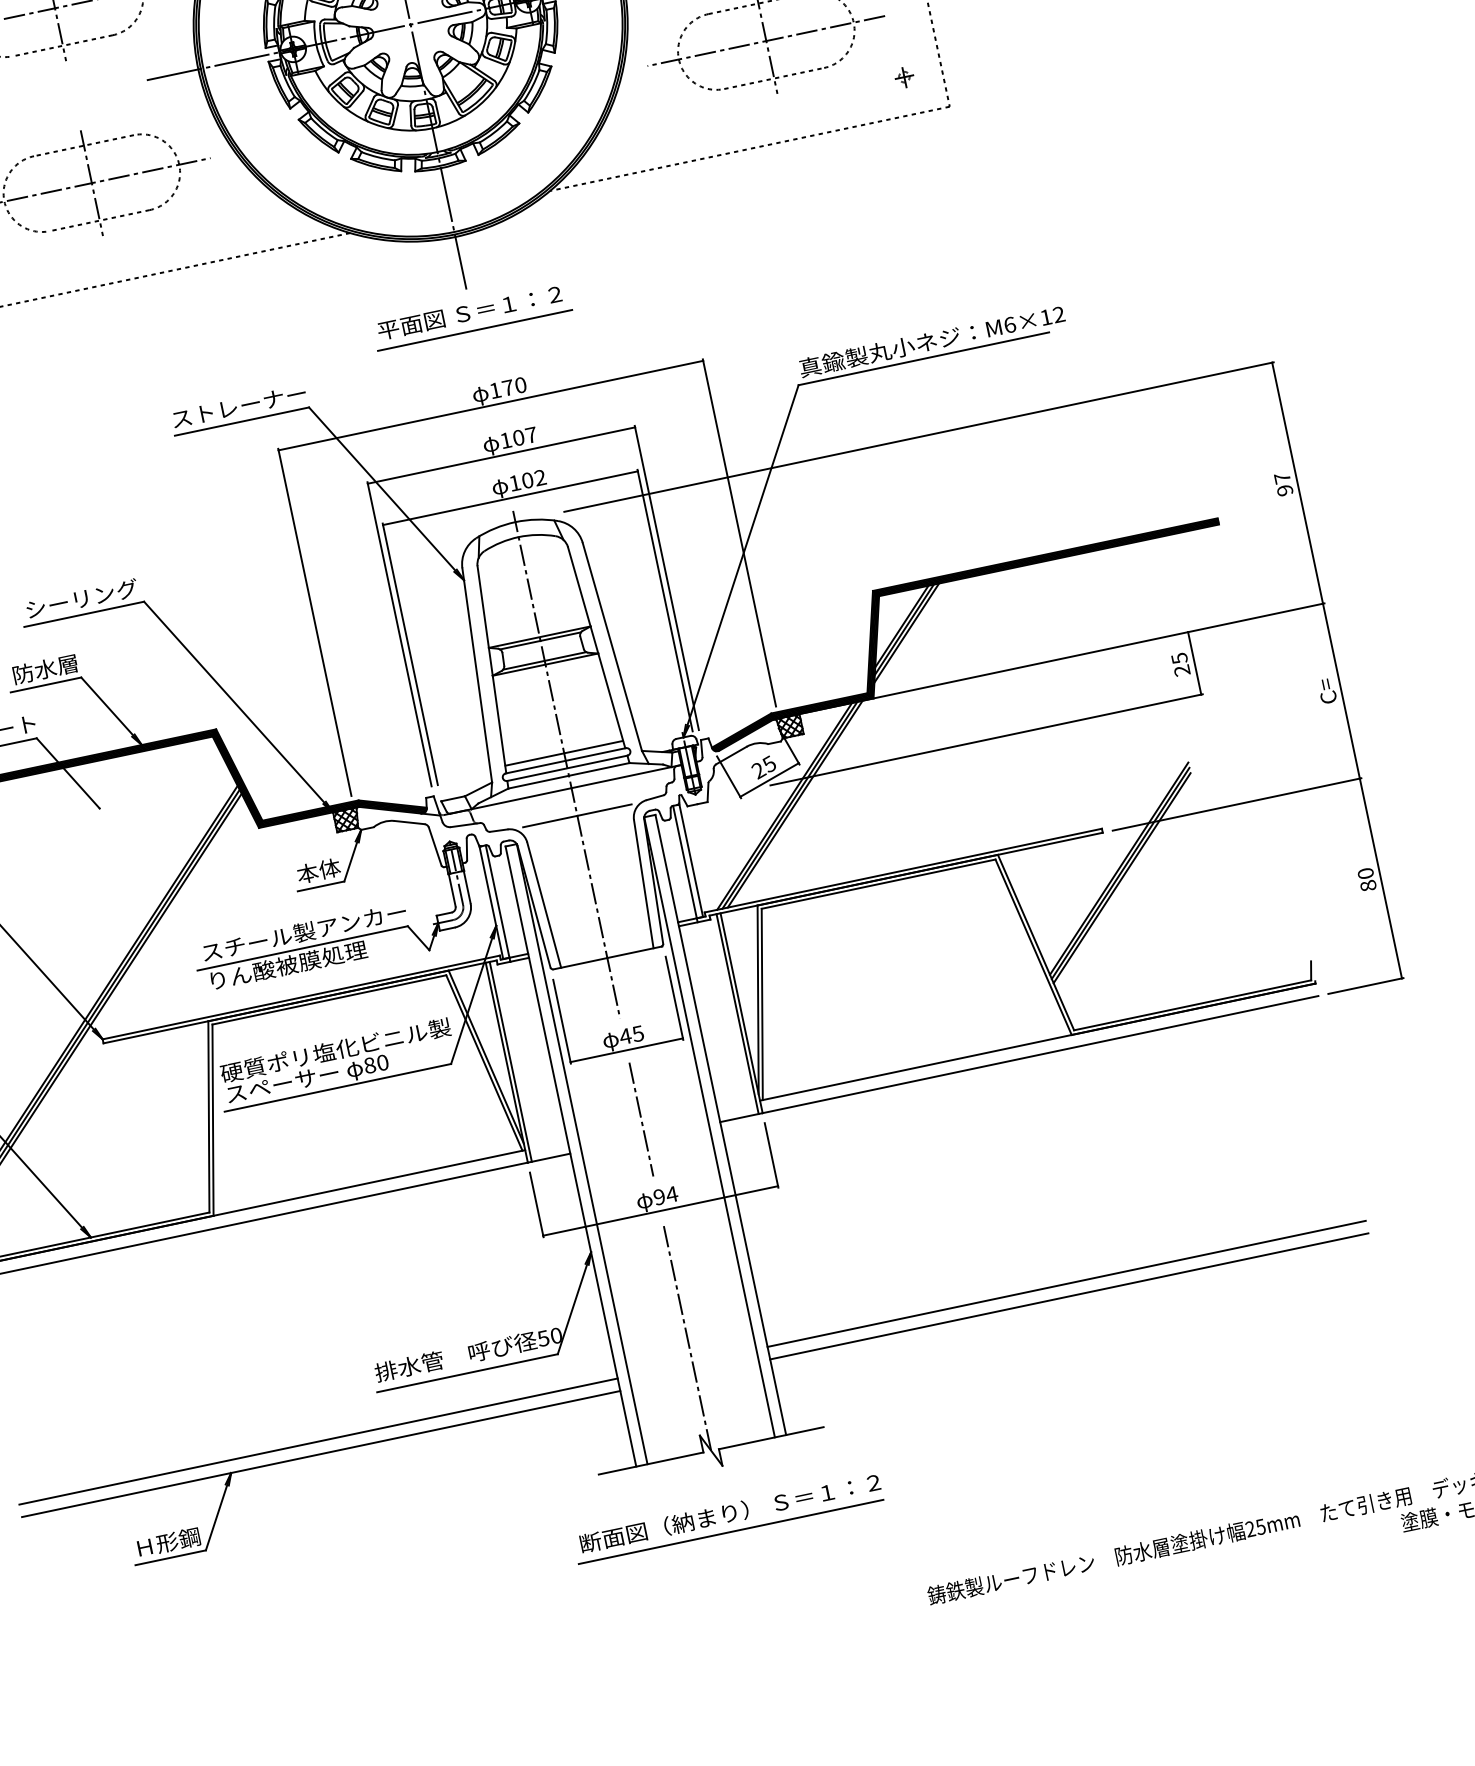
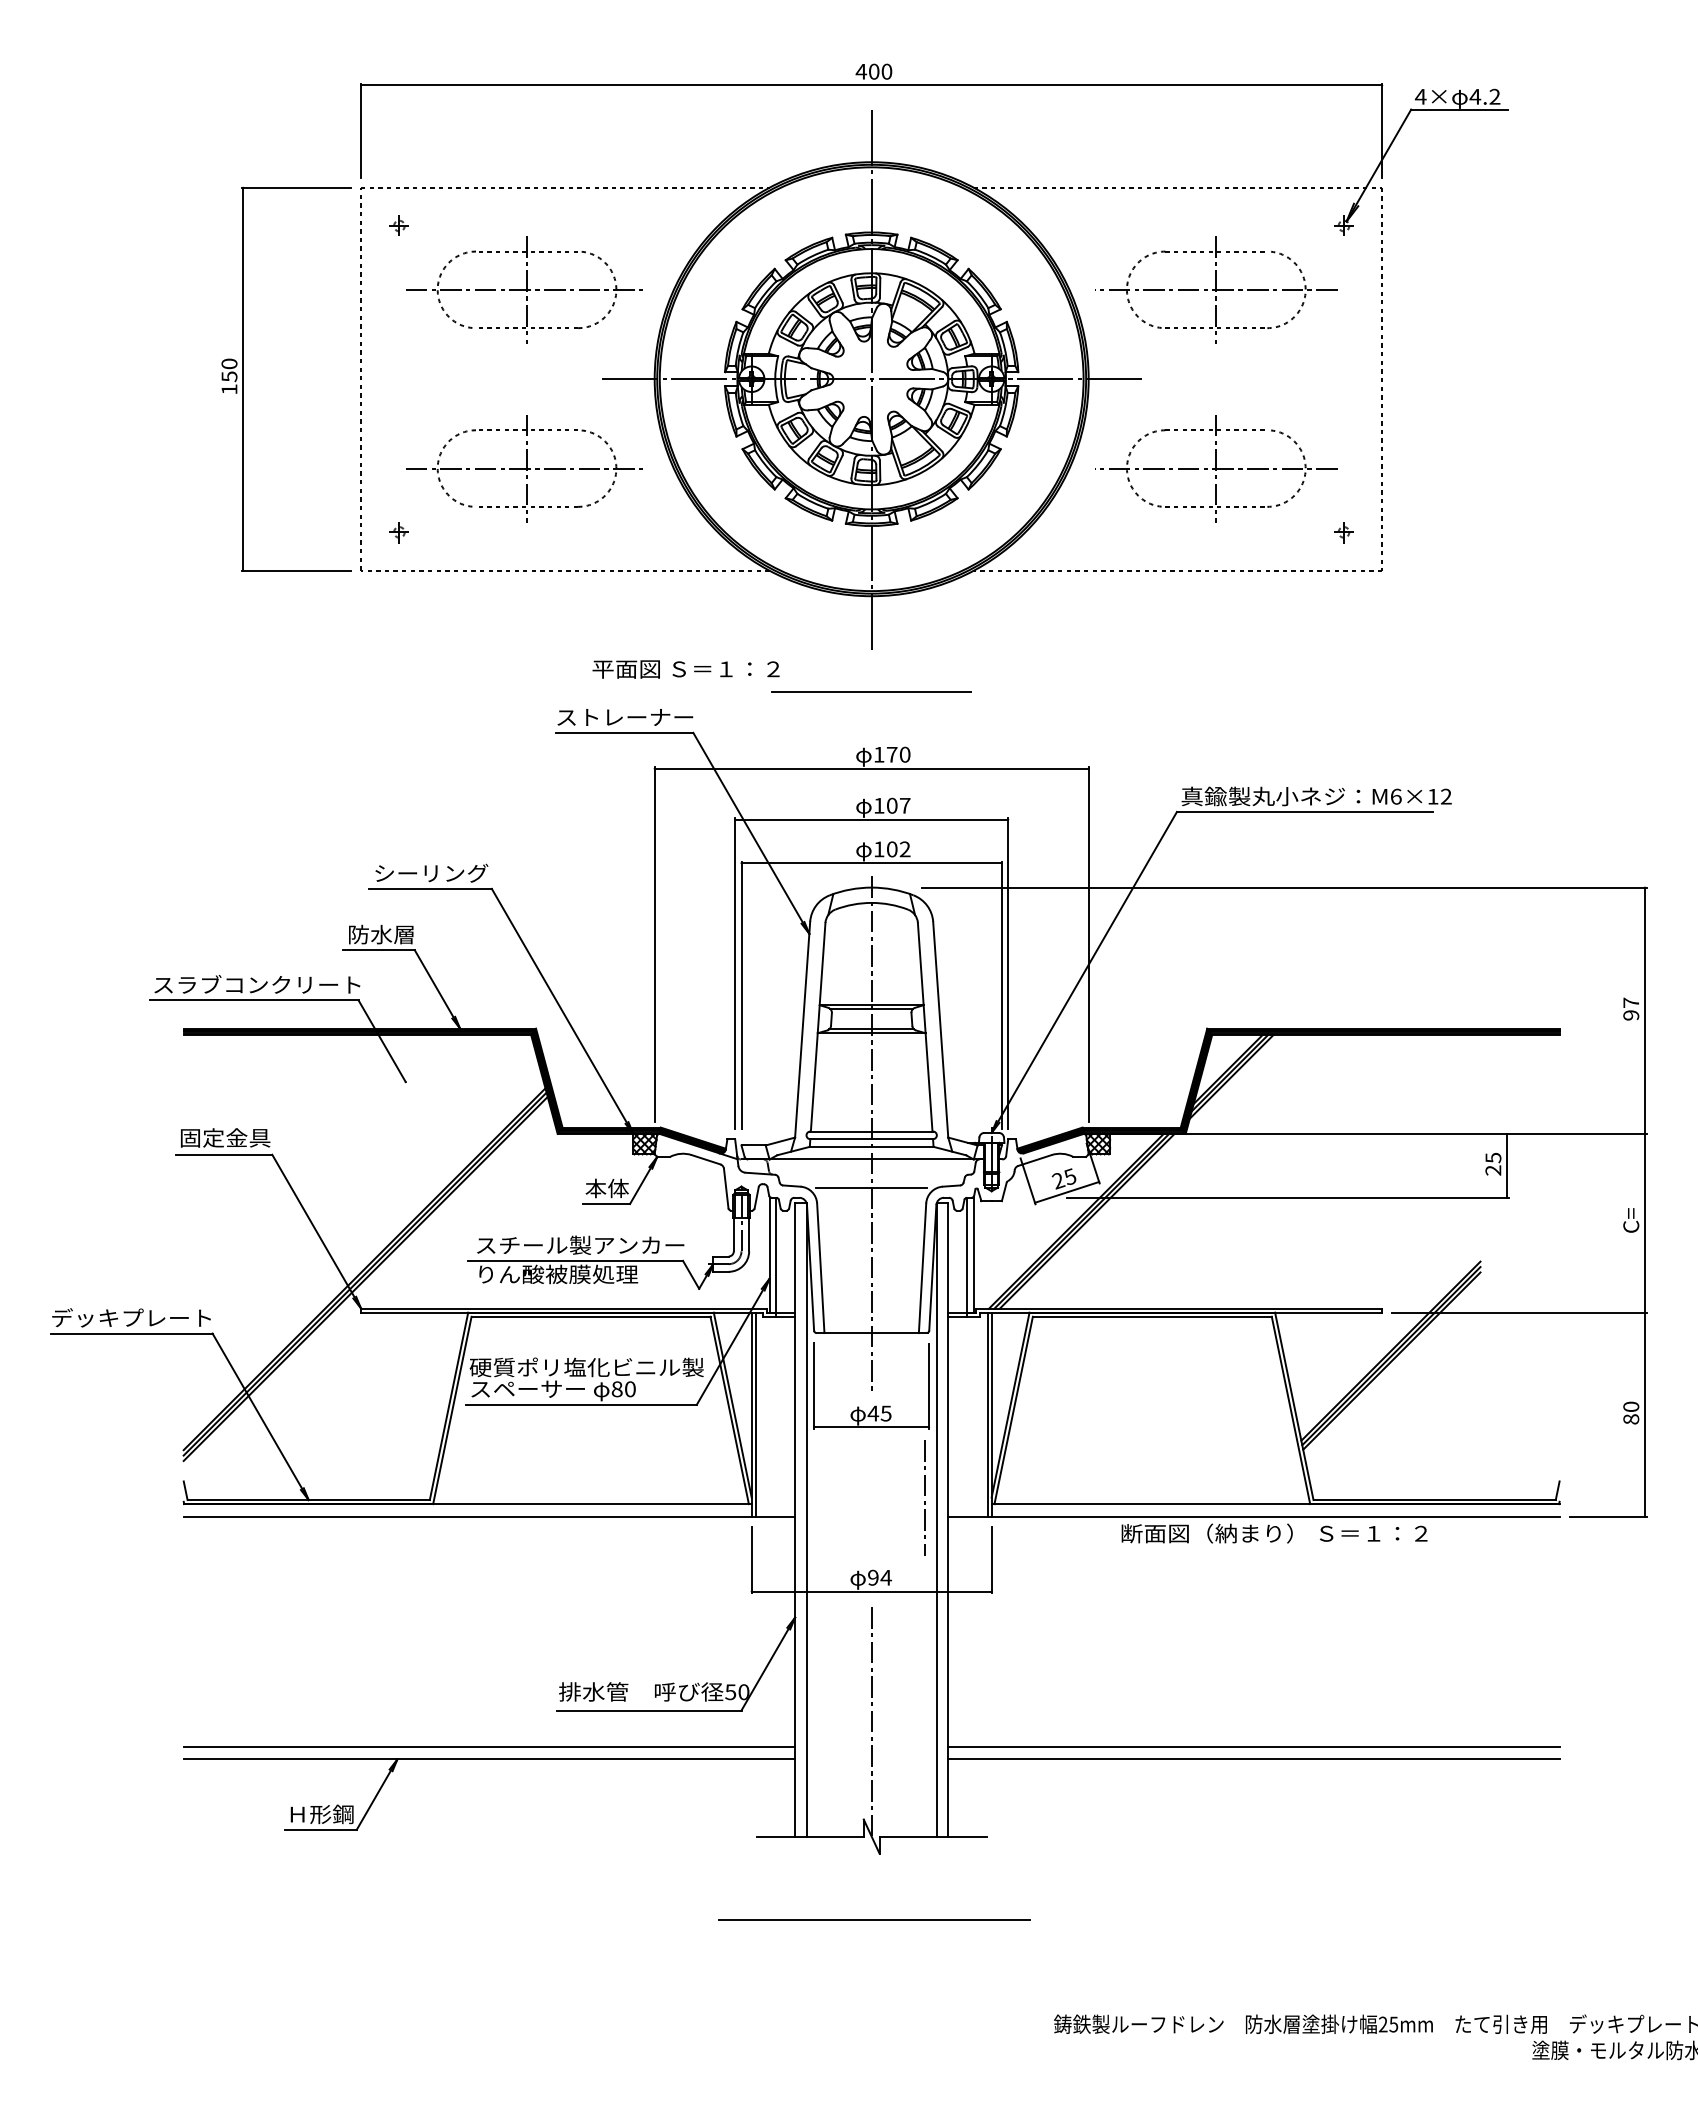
text: (469, 313) -> (685, 669), moved
line: (563, 752) -> (871, 1123), removed
line: (640, 1116) -> (924, 1495), moved
text: (730, 1513) -> (1274, 1533), moved

